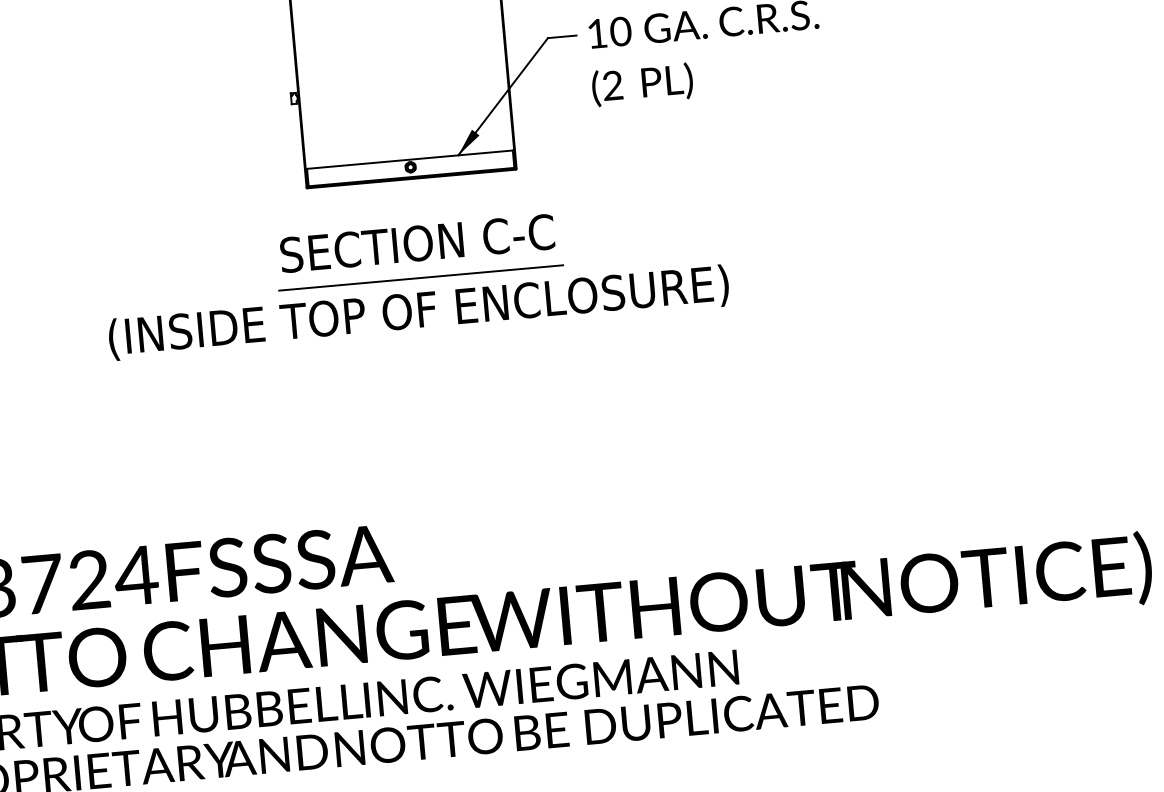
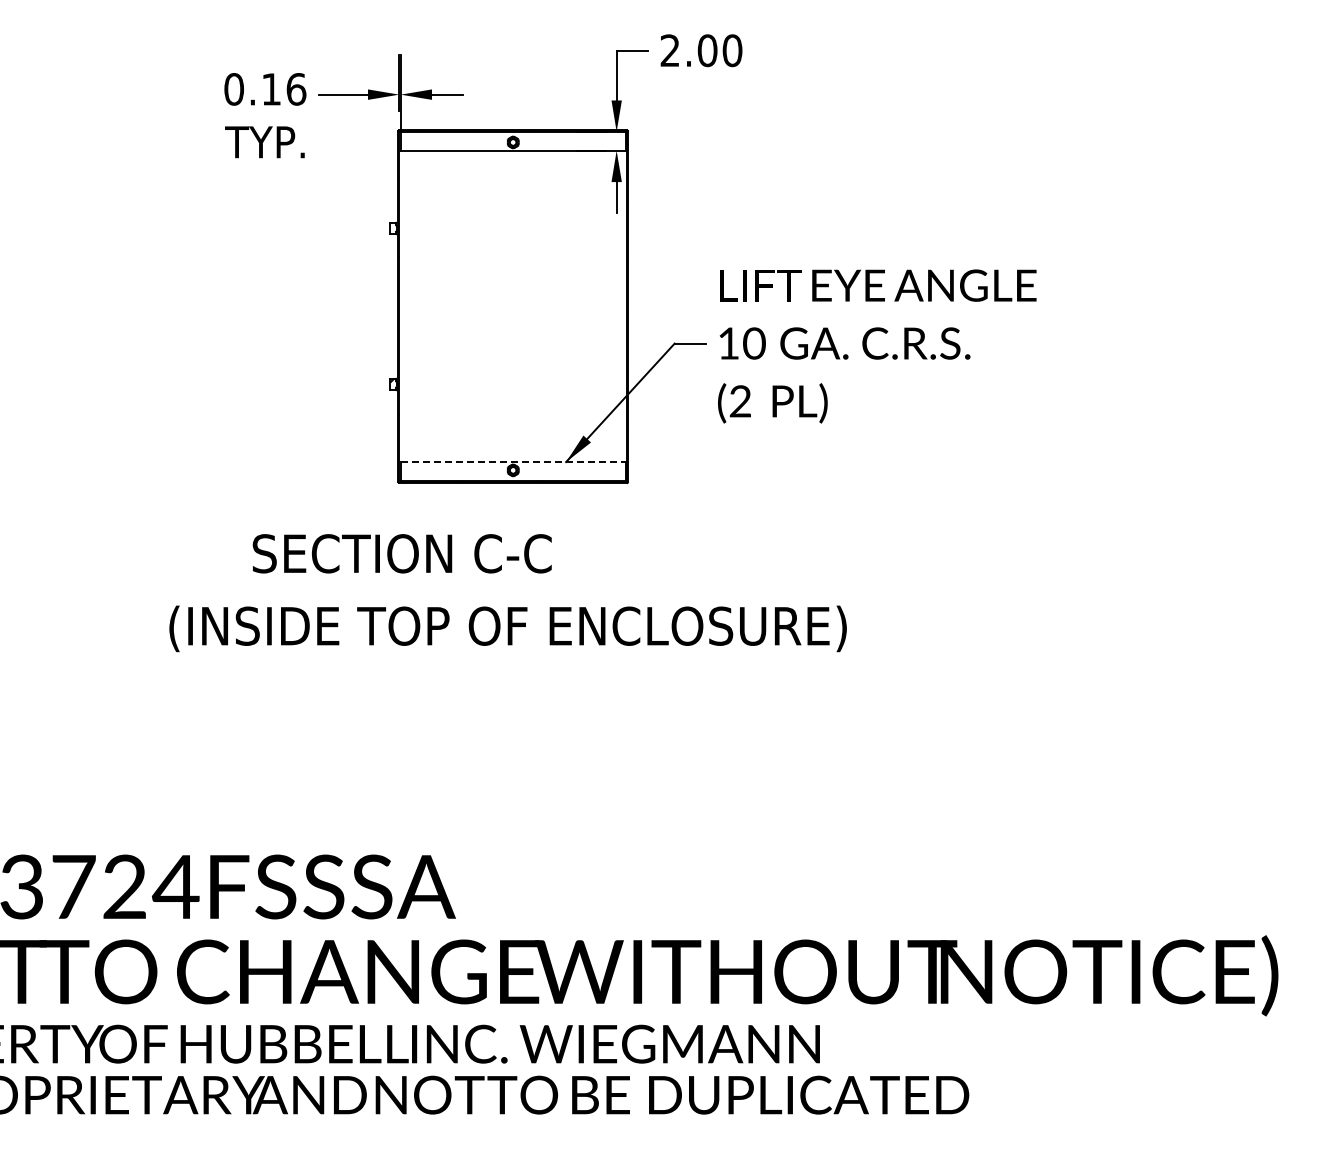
line: (410, 160) -> (513, 462), solid -> dashed
text: (416, 243) -> (401, 553), moved
line: (420, 278) -> (513, 591), removed

